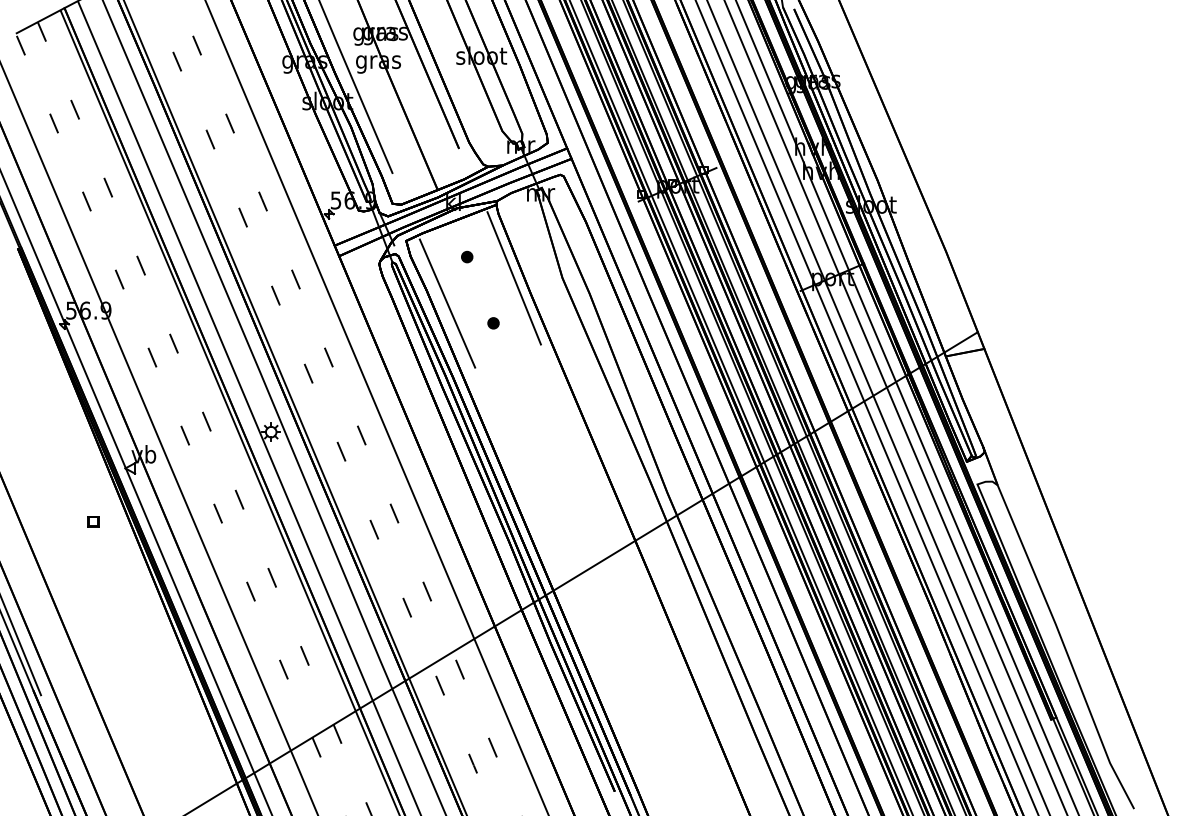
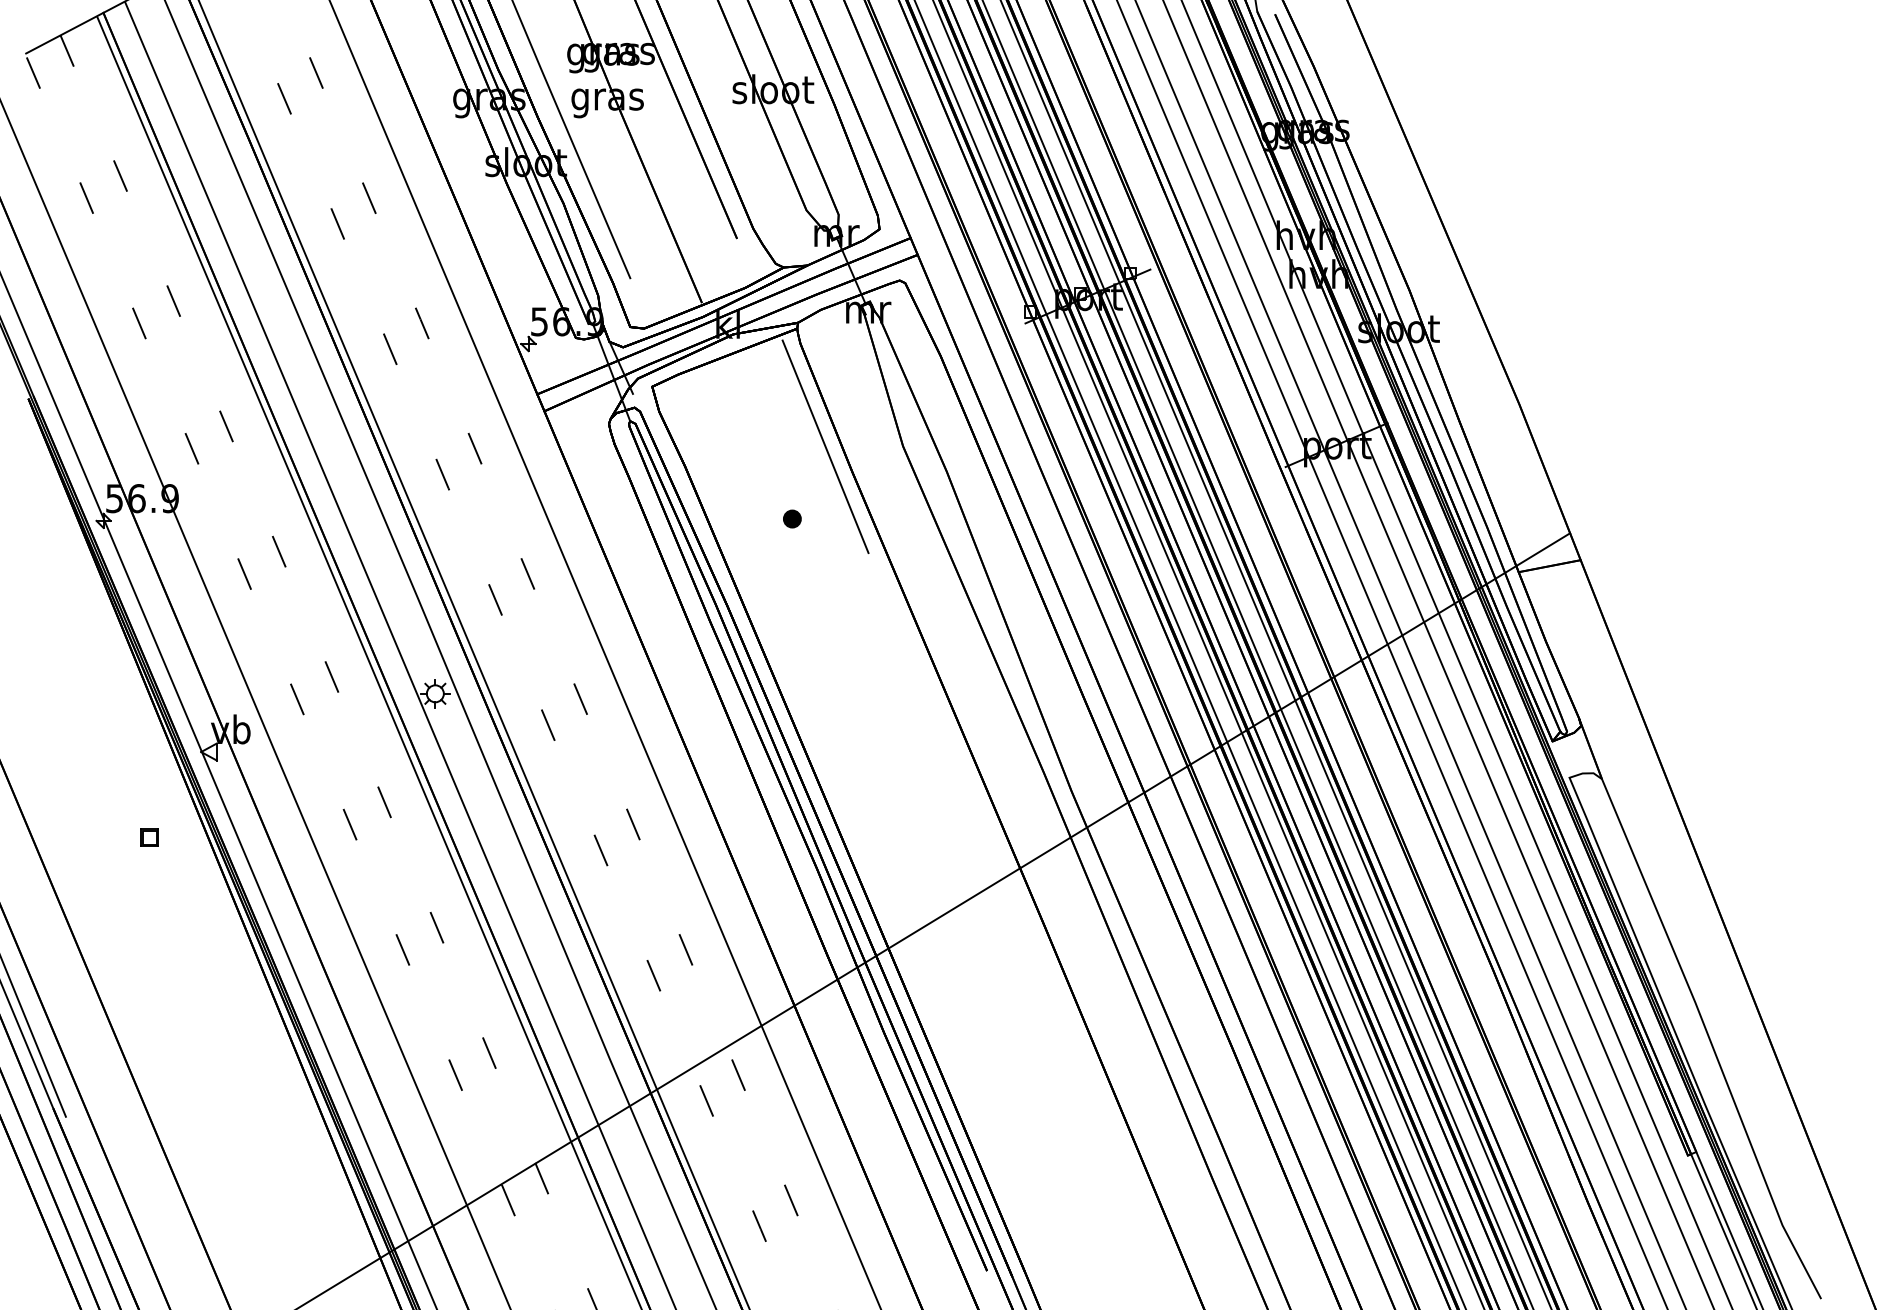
part: (467, 256) -> (750, 411), removed
line: (447, 303) -> (718, 487), removed

